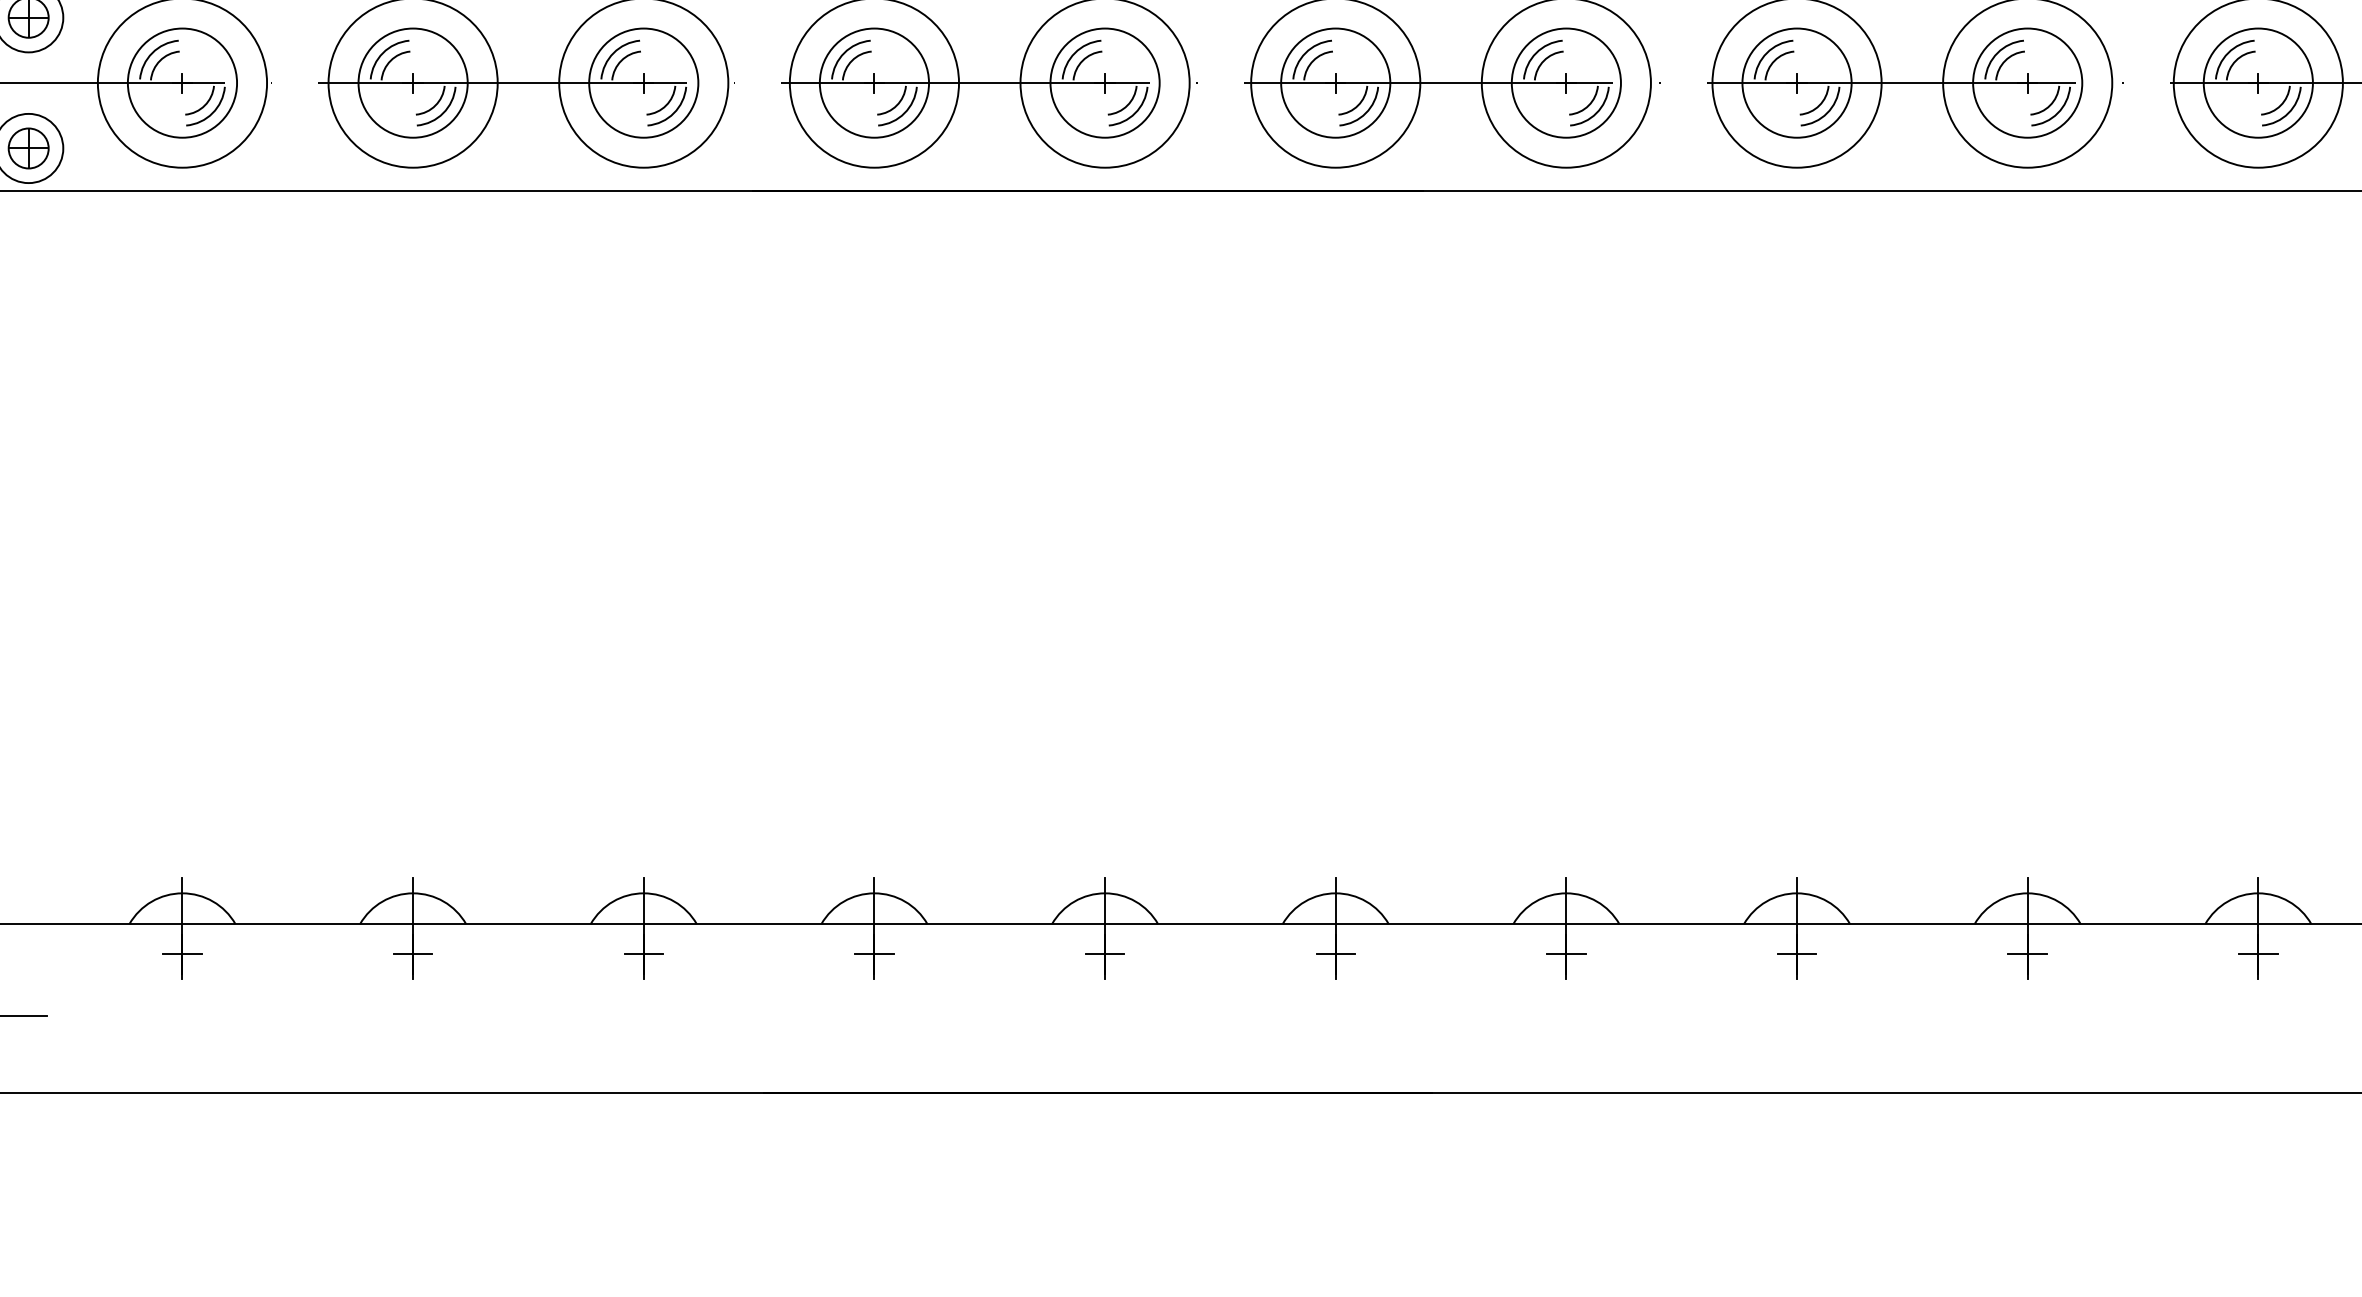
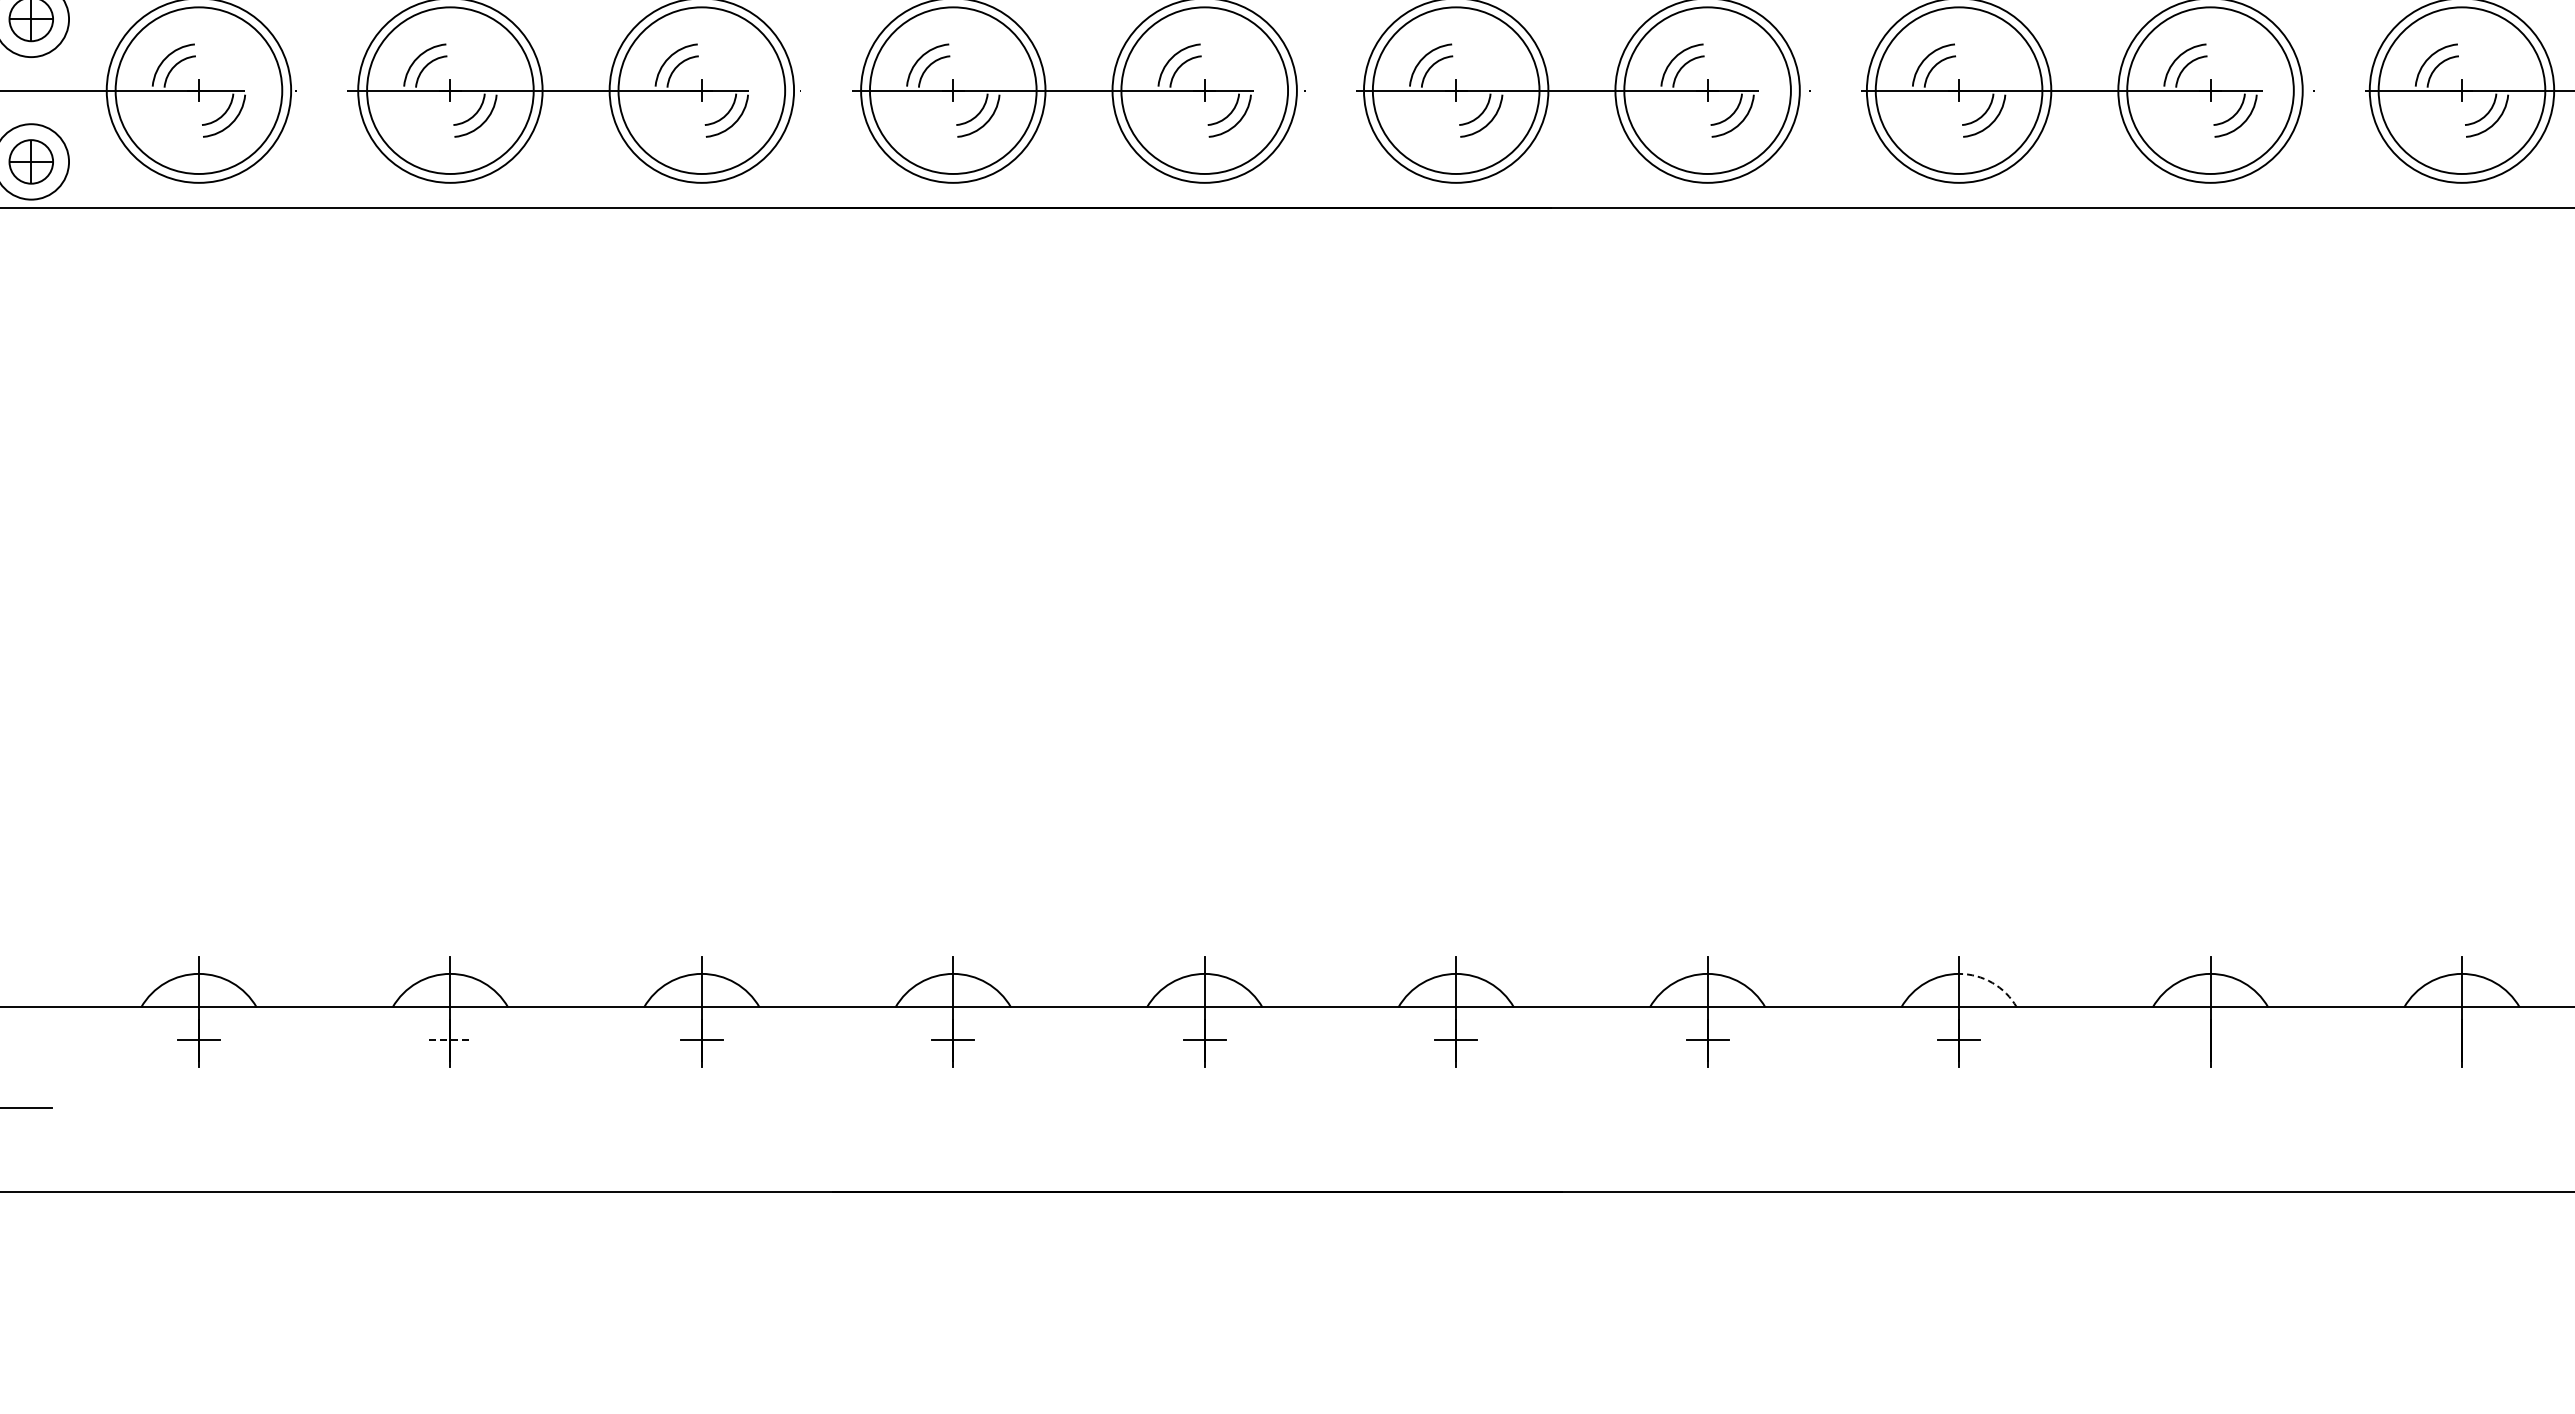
circle: (182, 82) -> (198, 90), size x1.4
circle: (412, 82) -> (449, 90), size x1.4
circle: (643, 82) -> (701, 90), size x1.4
circle: (873, 82) -> (952, 90), size x1.4
circle: (1104, 82) -> (1204, 90), size x1.4
circle: (1335, 82) -> (1455, 90), size x1.4
circle: (1566, 82) -> (1707, 90), size x1.4
circle: (1796, 82) -> (1958, 90), size x1.4
circle: (2027, 82) -> (2210, 90), size x1.4
circle: (2257, 82) -> (2461, 90), size x1.4
arc: (1827, 901) -> (1992, 982), solid -> dashed
line: (413, 954) -> (450, 1040), solid -> dashed
line: (2027, 954) -> (2210, 1040), removed
line: (2257, 954) -> (2461, 1040), removed

